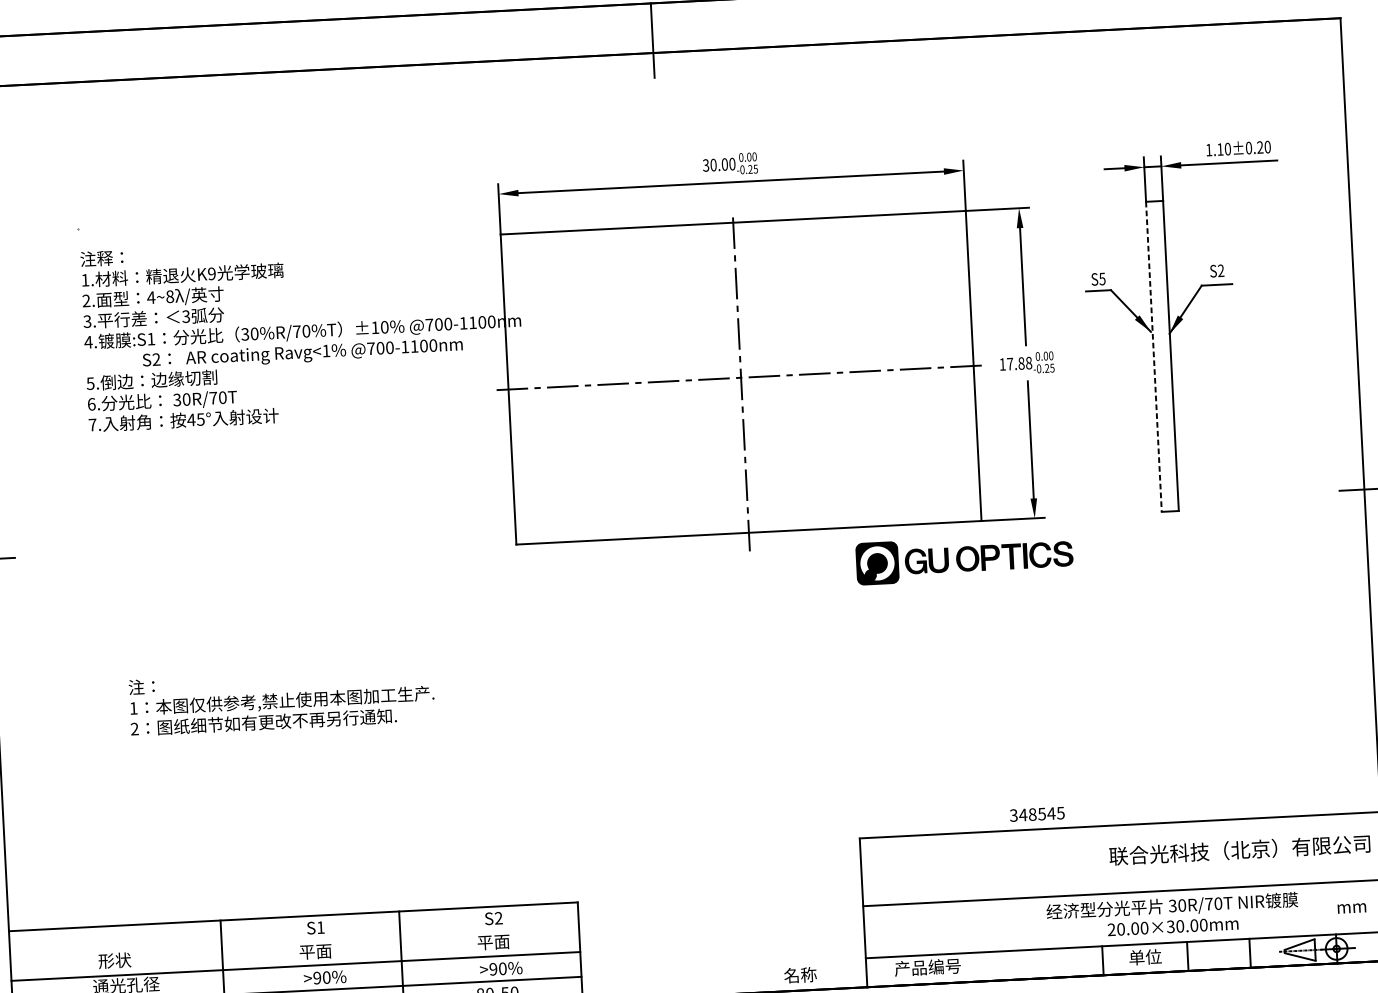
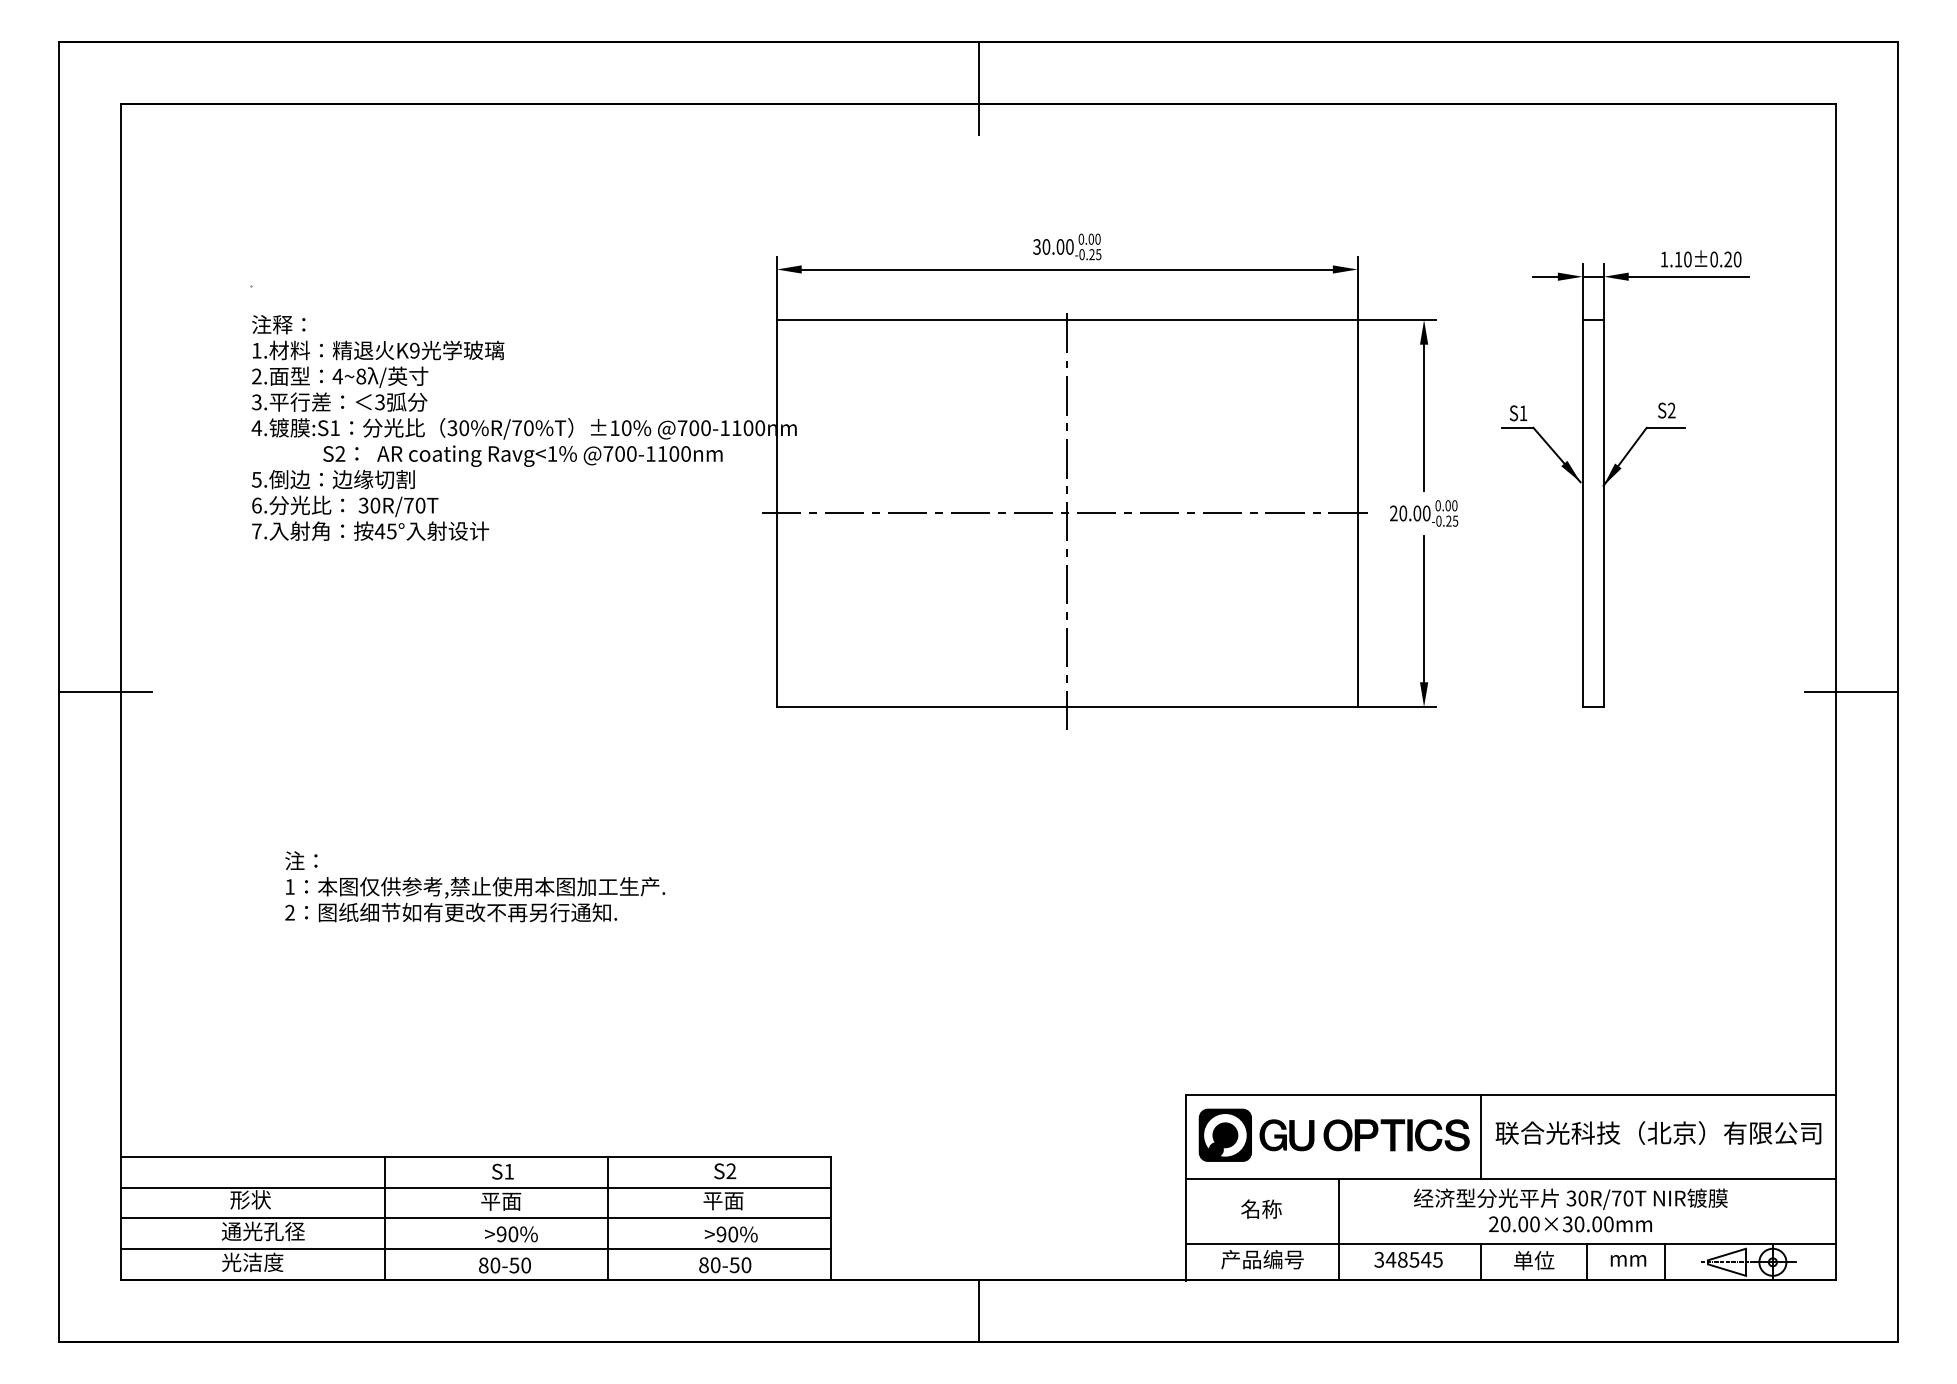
text: (1102, 279) -> (1523, 413), S5 -> S1
line: (1153, 356) -> (1582, 513), dashed -> solid
text: (1016, 363) -> (1410, 513), 17.88 -> 20.00
part: (964, 558) -> (1333, 1134), moved
text: (1037, 814) -> (1408, 1259), moved
line: (1098, 859) -> (1481, 1136), added
text: (1351, 908) -> (1628, 1260), moved
line: (988, 940) -> (1339, 1229), added
line: (294, 941) -> (475, 1187), added
text: (800, 974) -> (1261, 1208), moved

